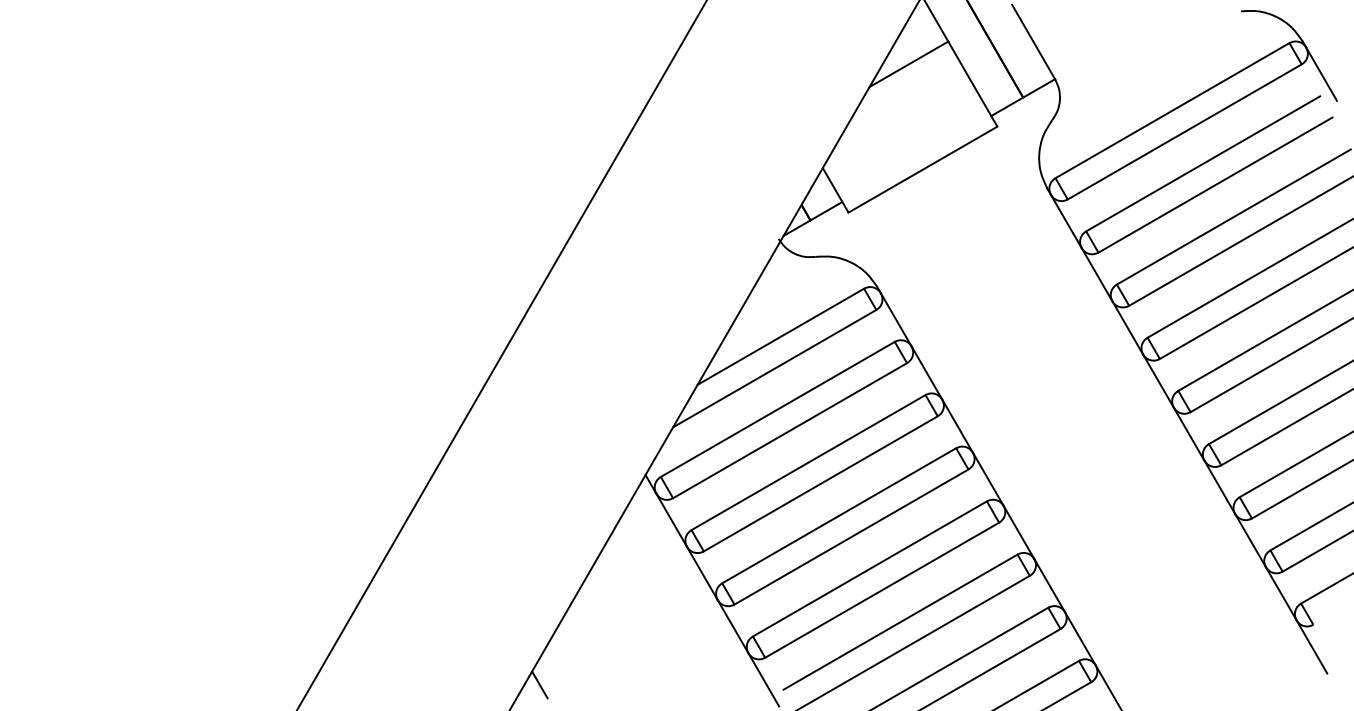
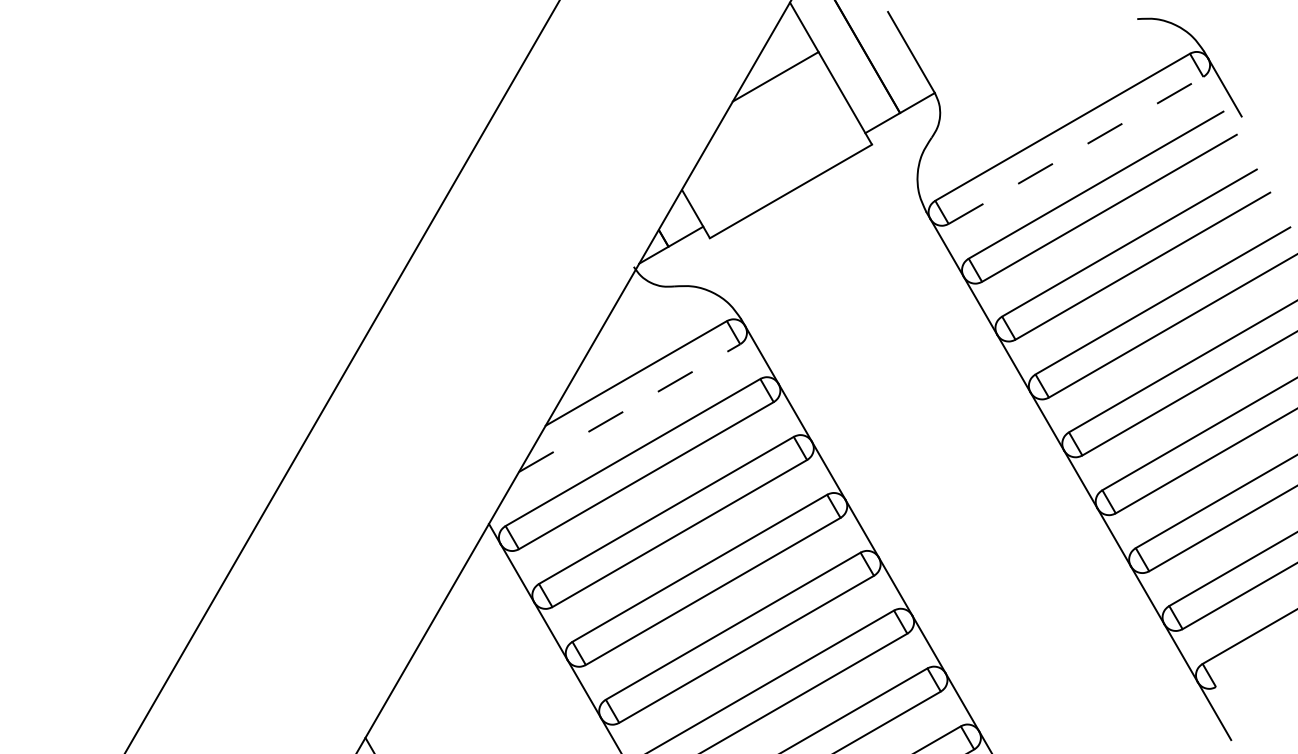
line: (1185, 131) -> (1076, 149), solid -> dashed
line: (775, 368) -> (630, 407), solid -> dashed

